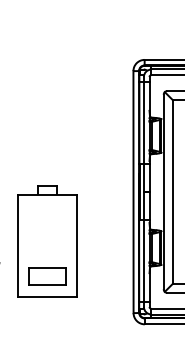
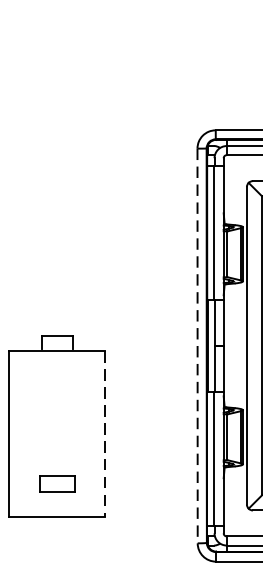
line: (133, 192) -> (197, 346), solid -> dashed
line: (76, 246) -> (104, 434), solid -> dashed
part: (47, 276) -> (57, 483), size x0.6

